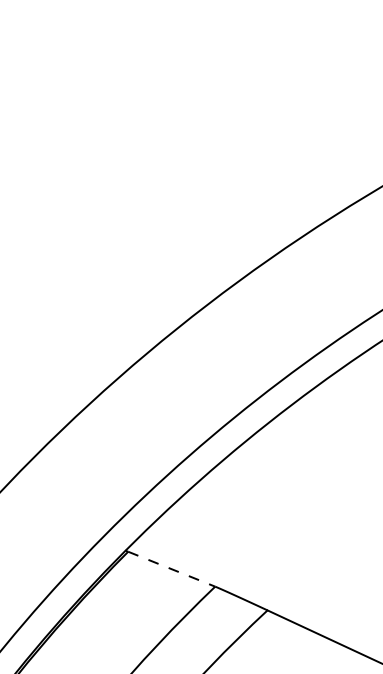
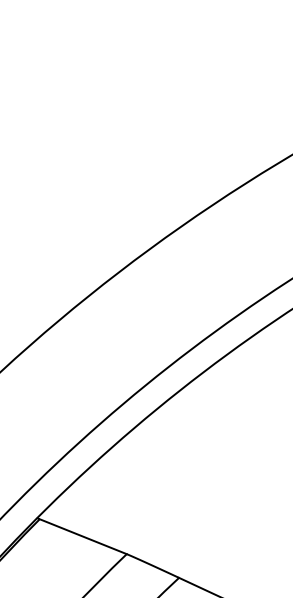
line: (171, 569) -> (83, 536), dashed -> solid

